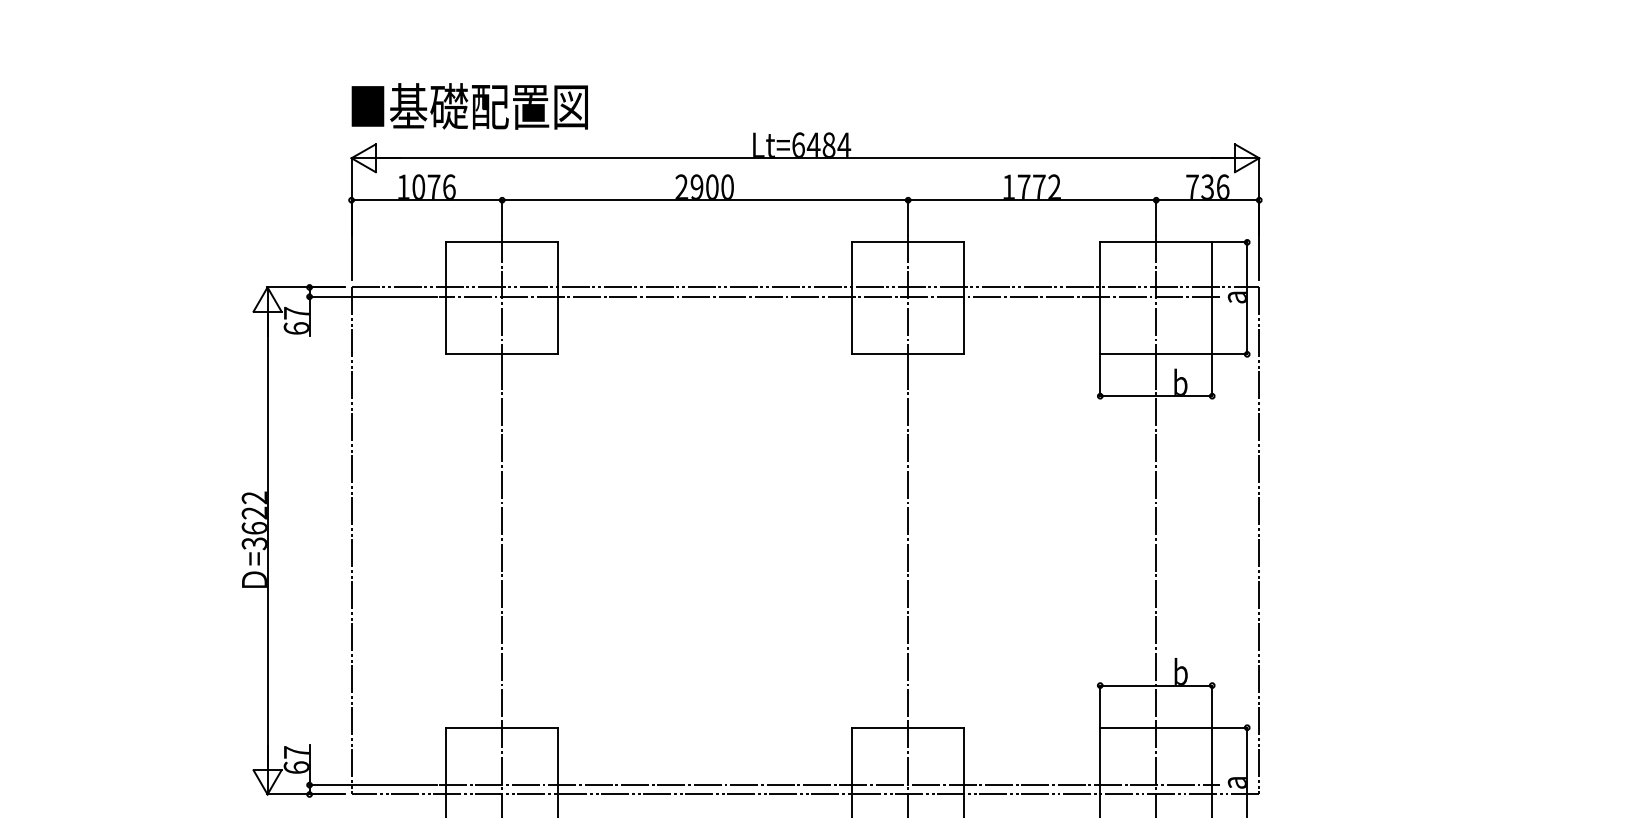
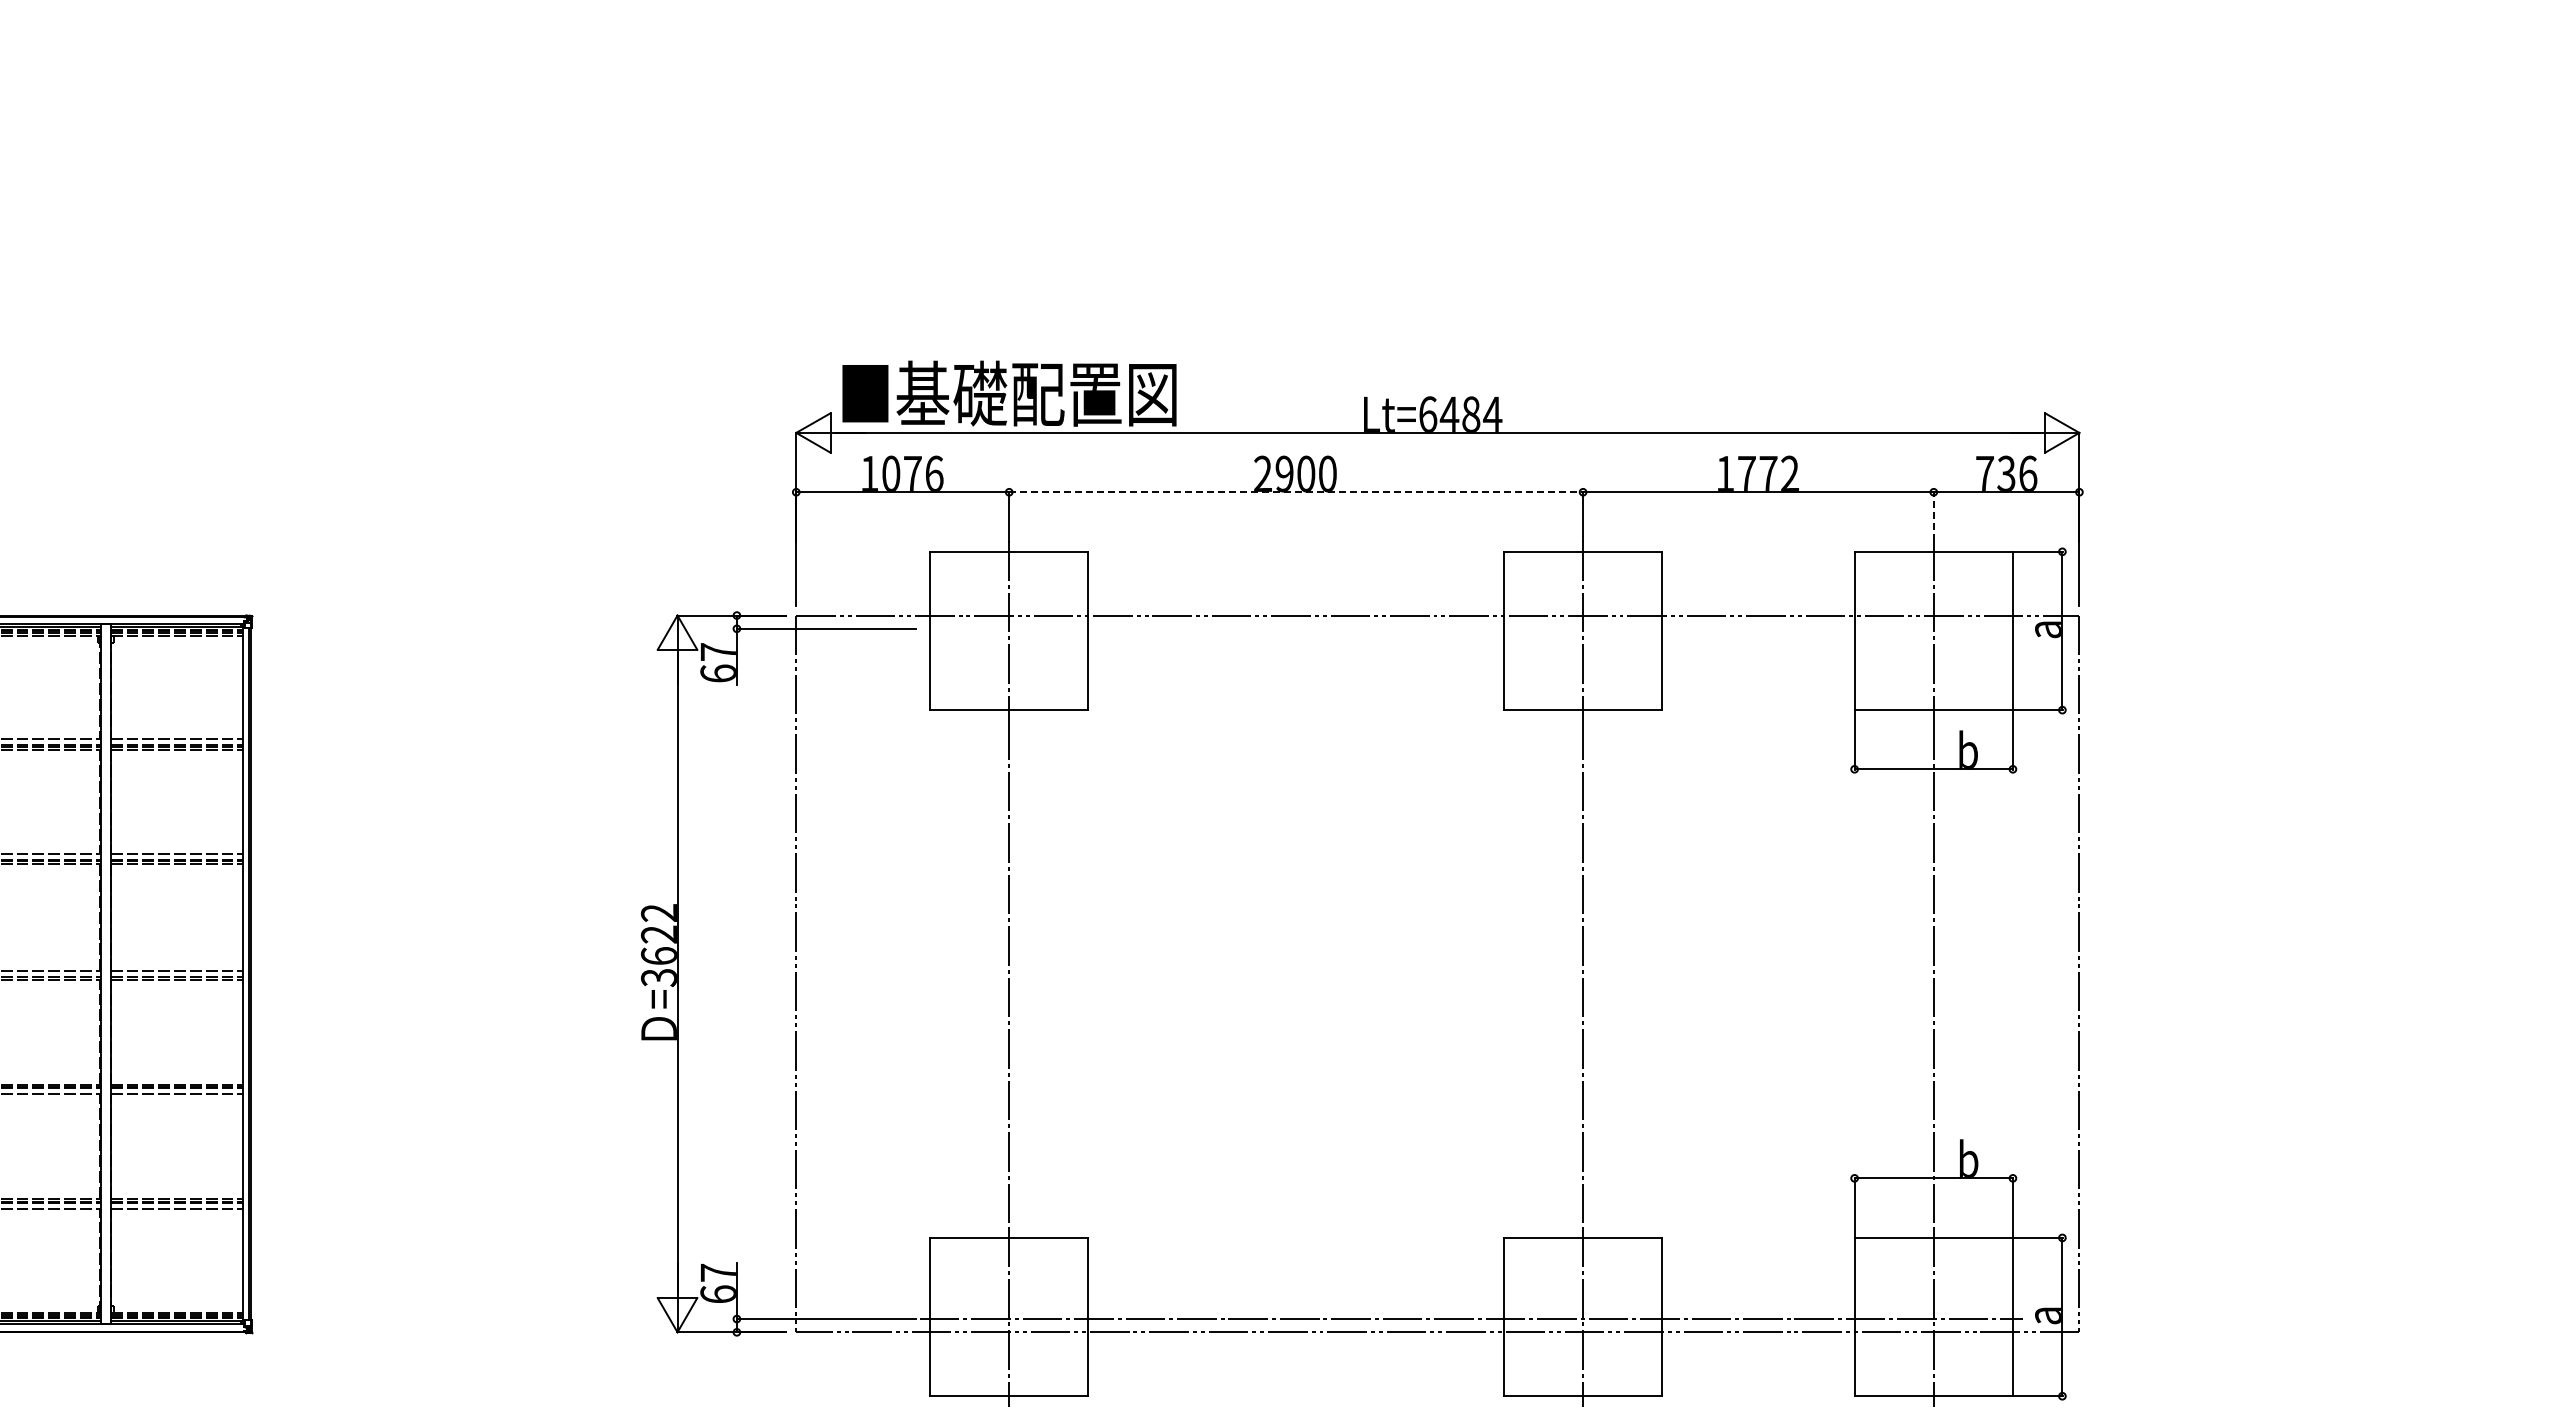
text: (469, 106) -> (1009, 393), moved
line: (705, 200) -> (1296, 492), solid -> dashed
line: (1156, 217) -> (1933, 516), solid -> dashed
line: (829, 296) -> (1471, 628), removed

